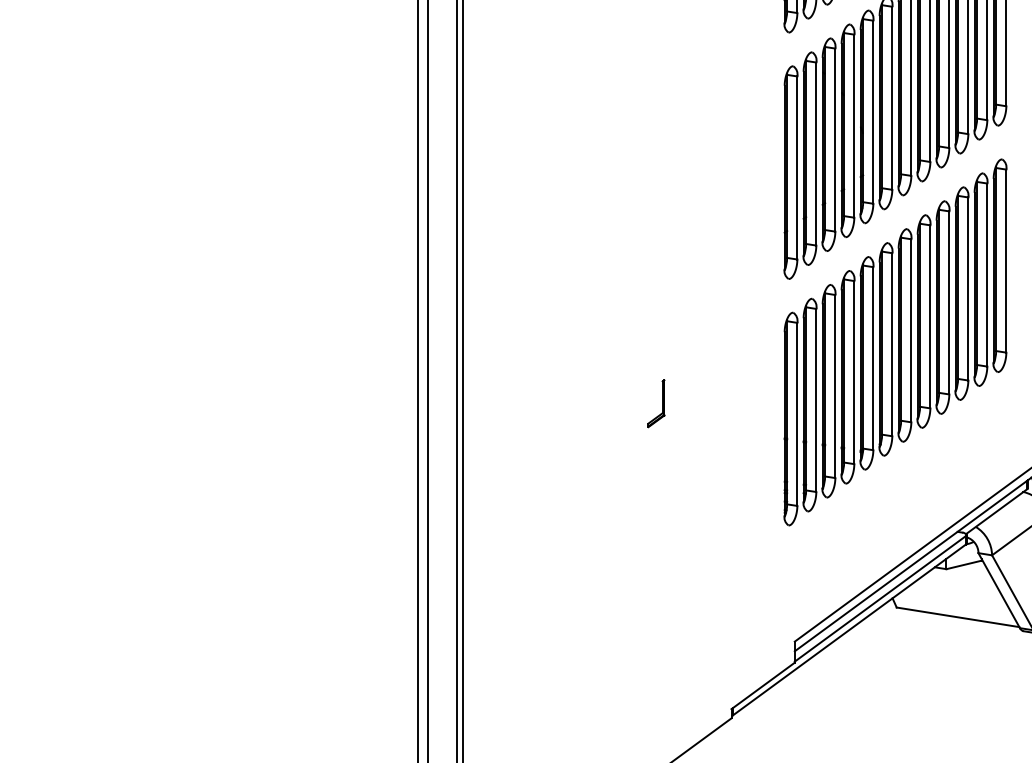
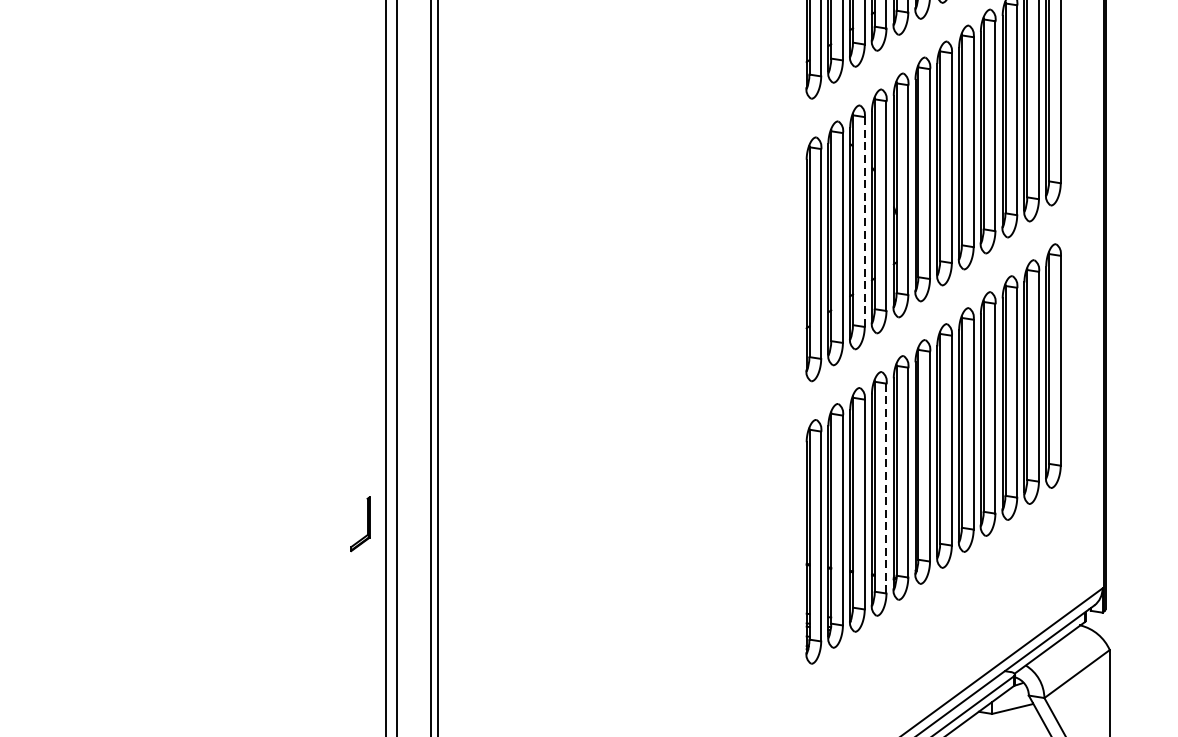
line: (835, 140) -> (864, 222), solid -> dashed
line: (854, 372) -> (886, 488), solid -> dashed
part: (656, 403) -> (360, 523), moved

